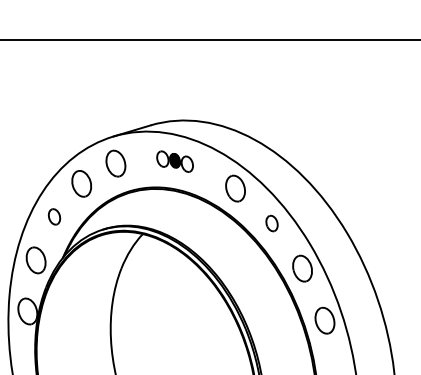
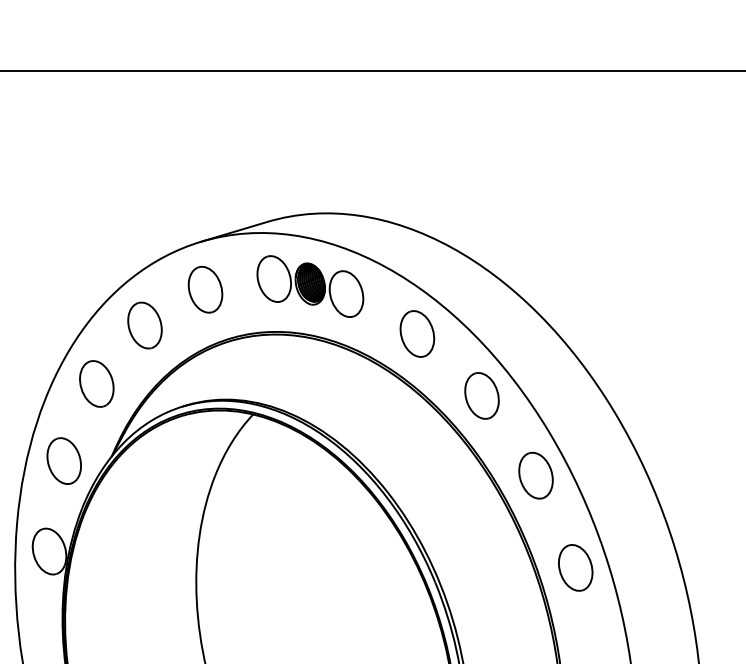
part: (174, 161) -> (309, 285), size x1.67
part: (54, 216) -> (96, 383), size x1.67
part: (271, 223) -> (481, 395), size x1.67

